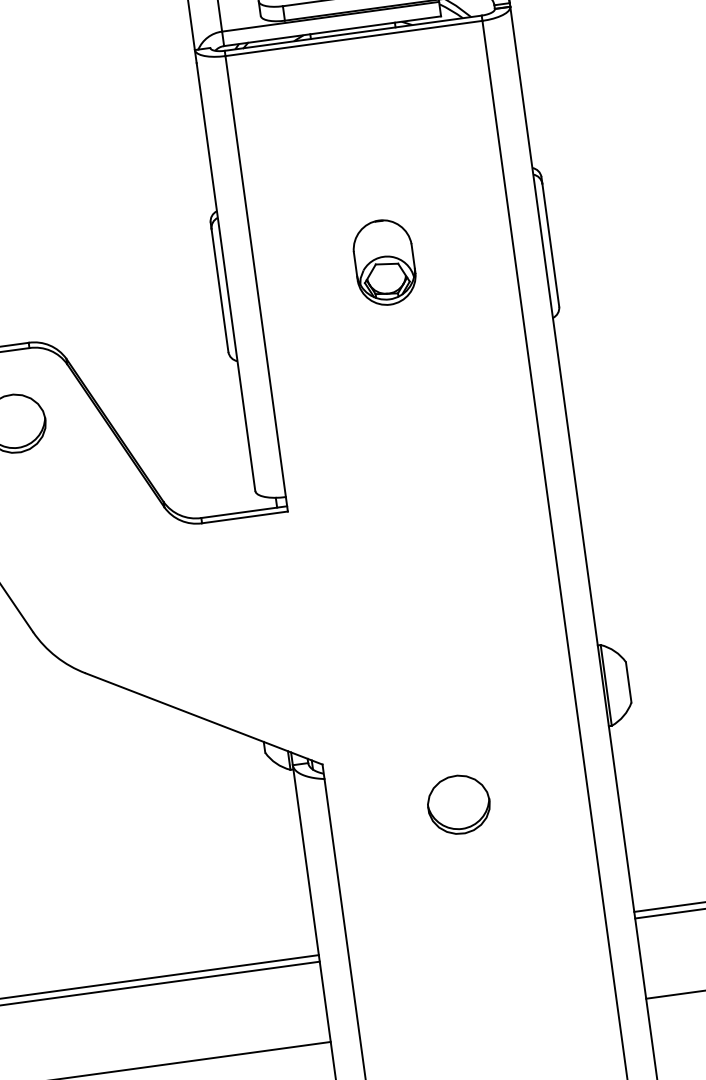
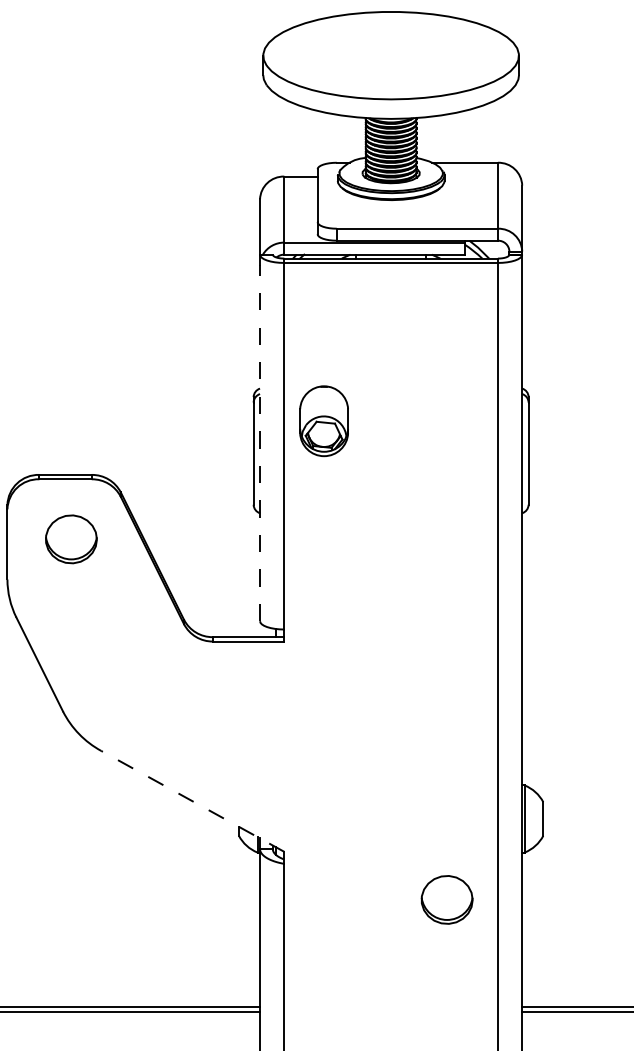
part: (383, 263) -> (323, 421), moved
line: (226, 277) -> (260, 443), solid -> dashed
line: (203, 719) -> (192, 801), solid -> dashed
part: (458, 804) -> (446, 899), moved

